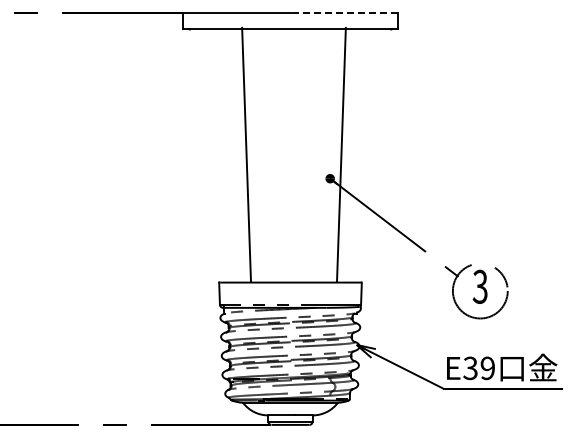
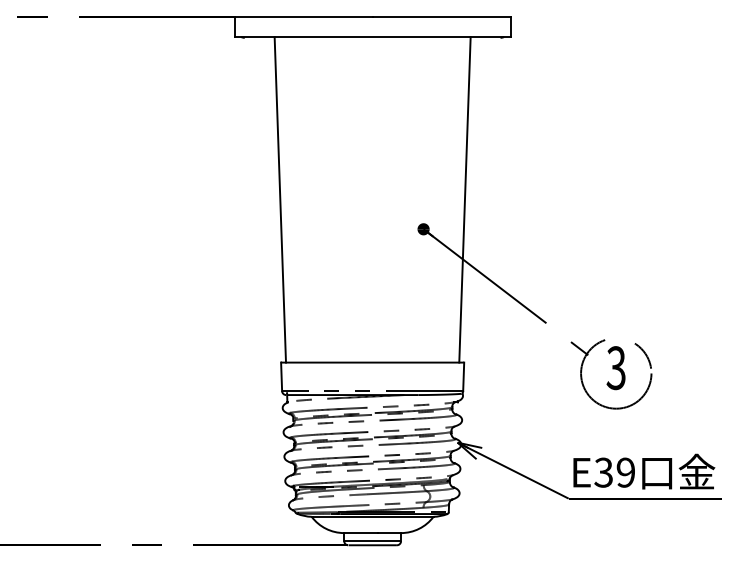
line: (344, 13) -> (441, 17), dashed -> solid
line: (246, 154) -> (280, 199), moved
line: (341, 154) -> (465, 199), moved

